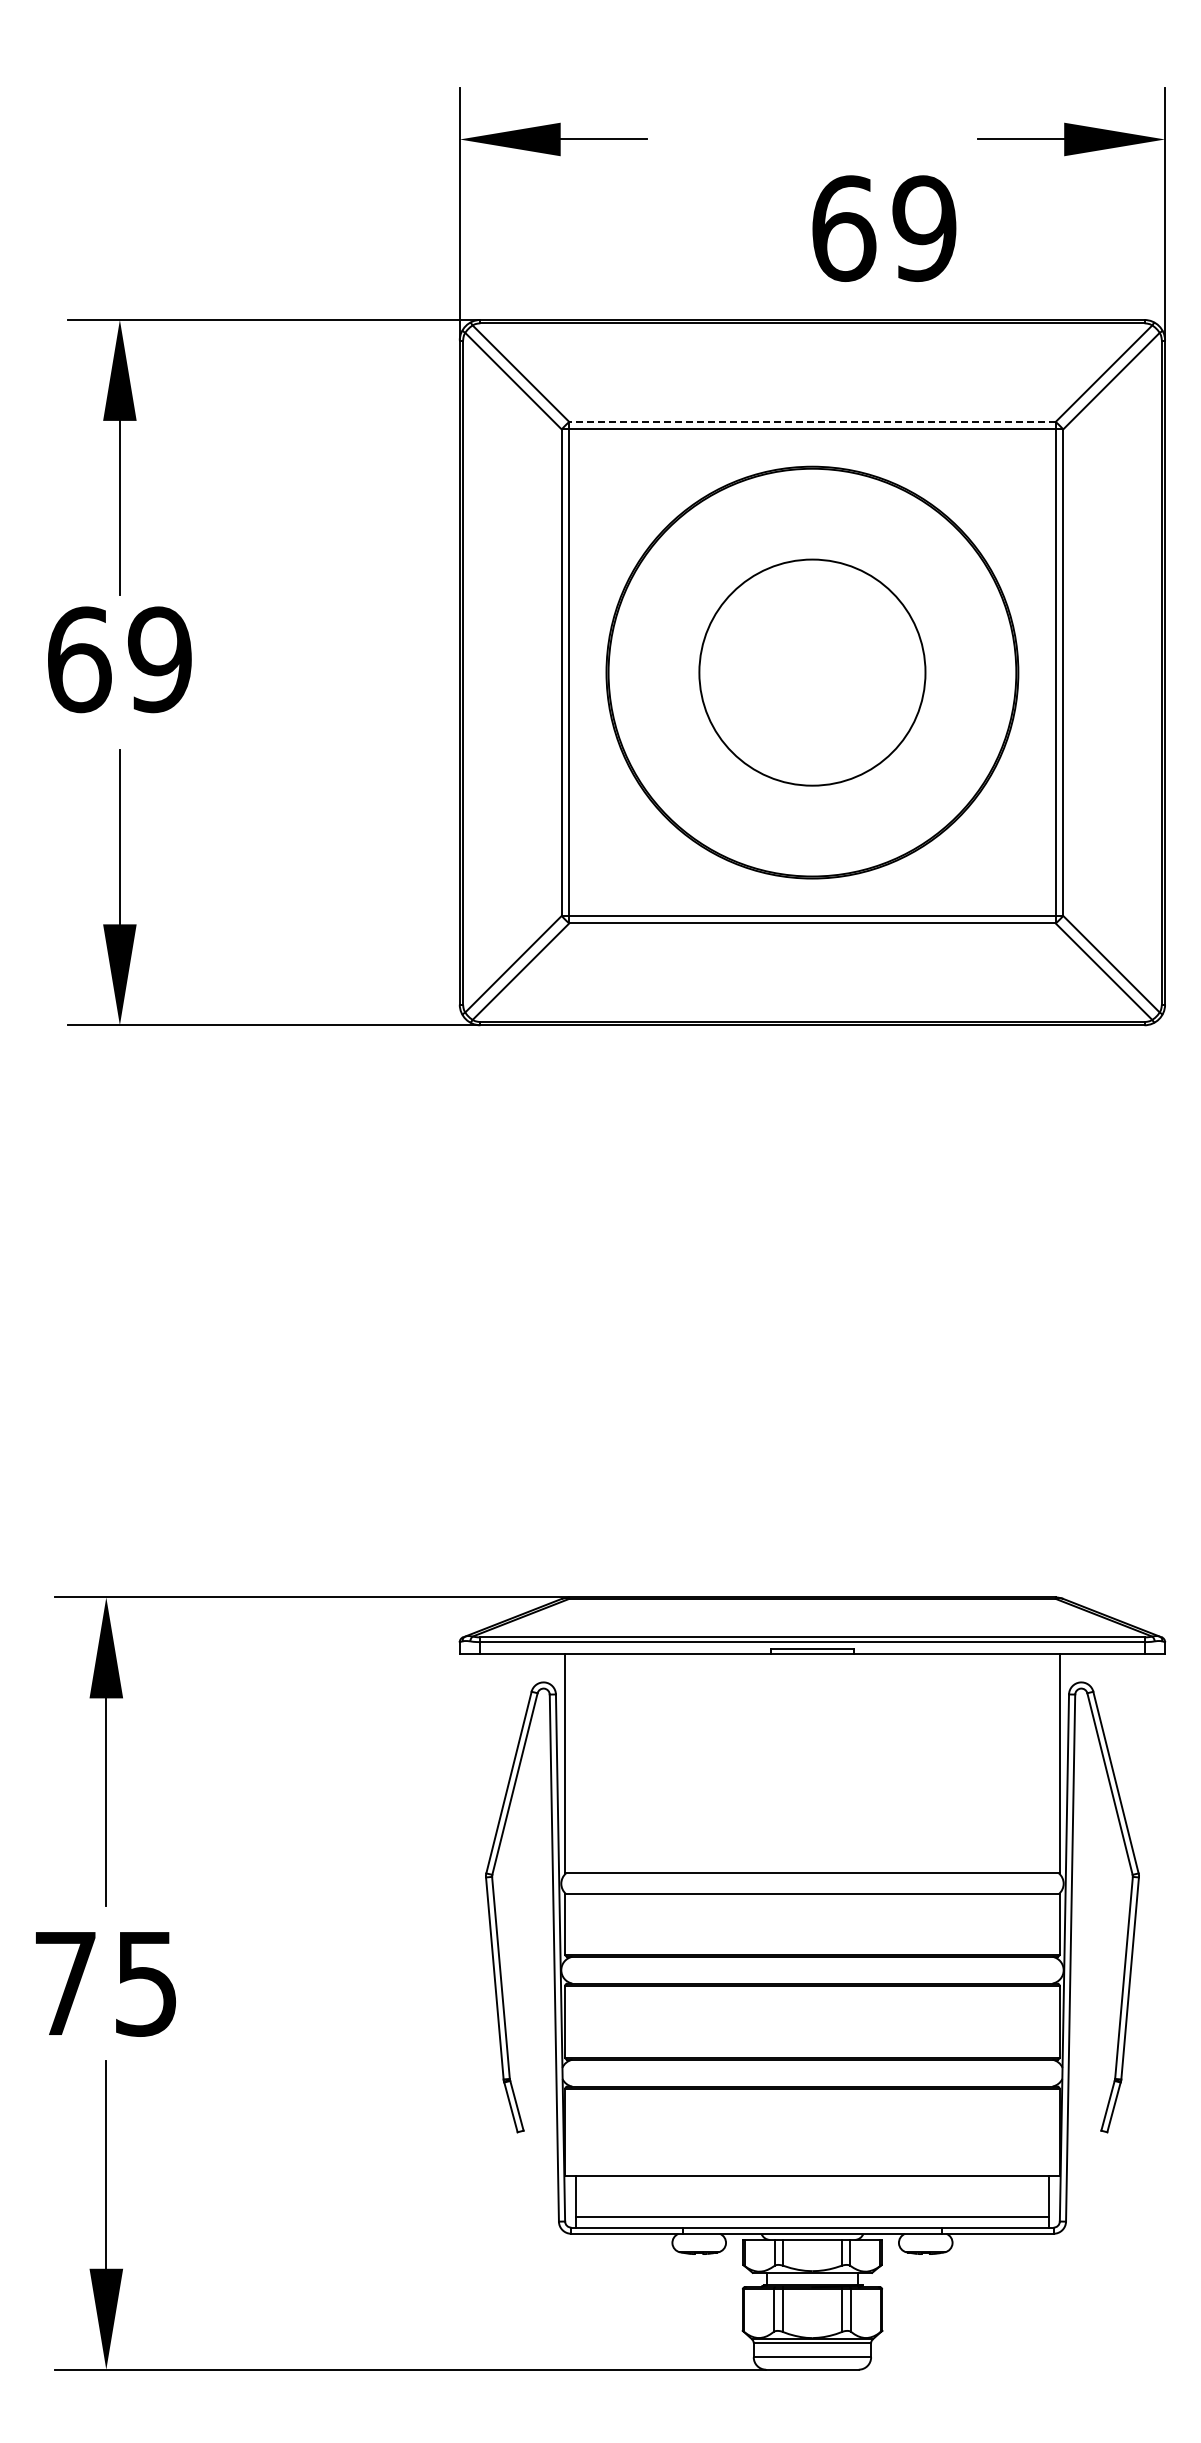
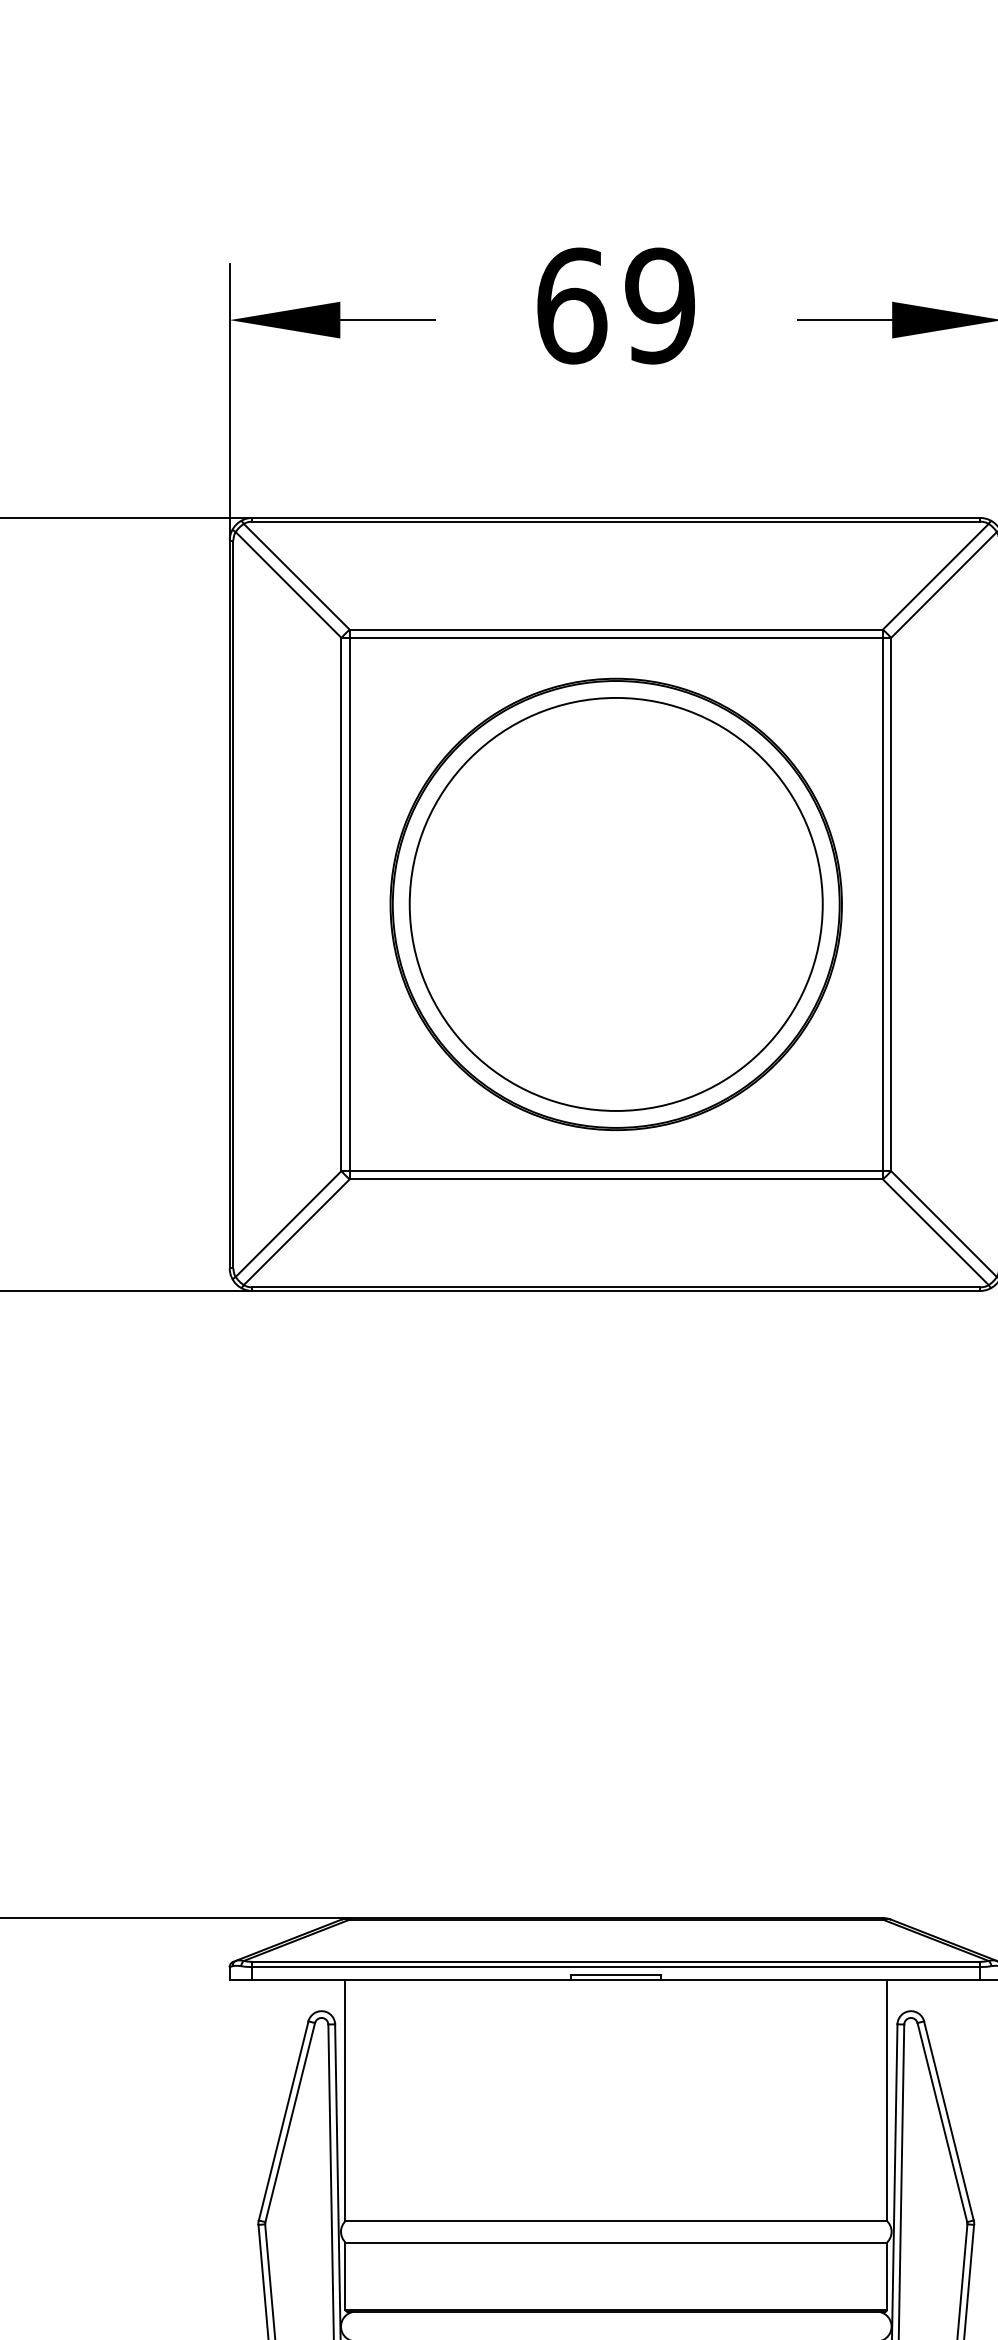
text: (884, 228) -> (616, 305), moved
line: (811, 421) -> (615, 629), dashed -> solid
circle: (812, 672) -> (616, 904), size x1.67

